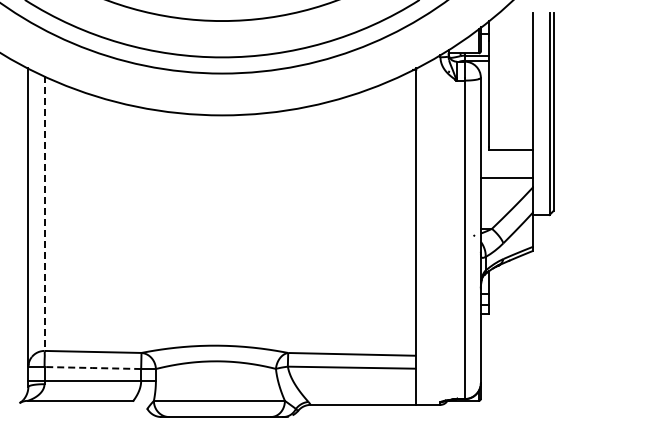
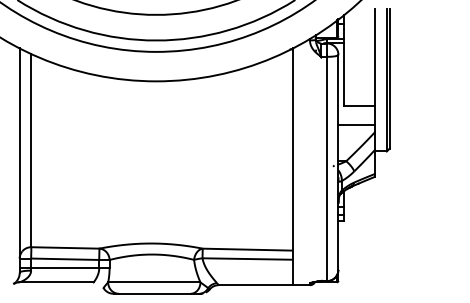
line: (44, 214) -> (31, 151), dashed -> solid
line: (92, 368) -> (64, 259), dashed -> solid

